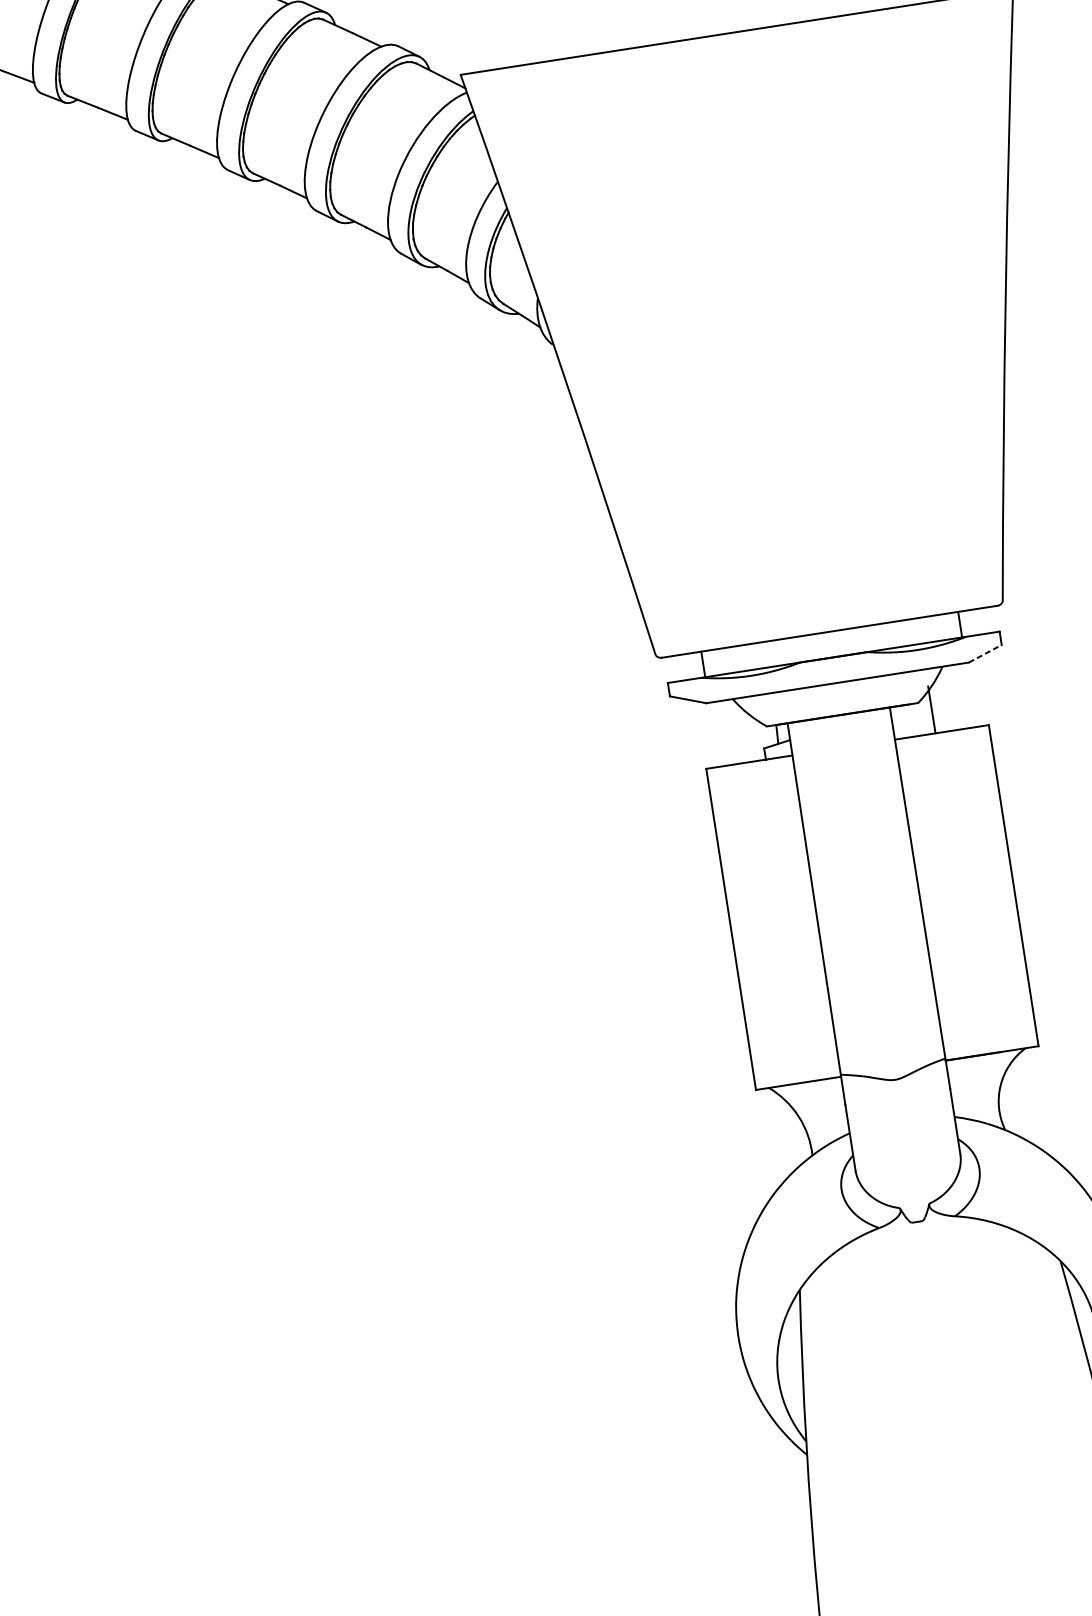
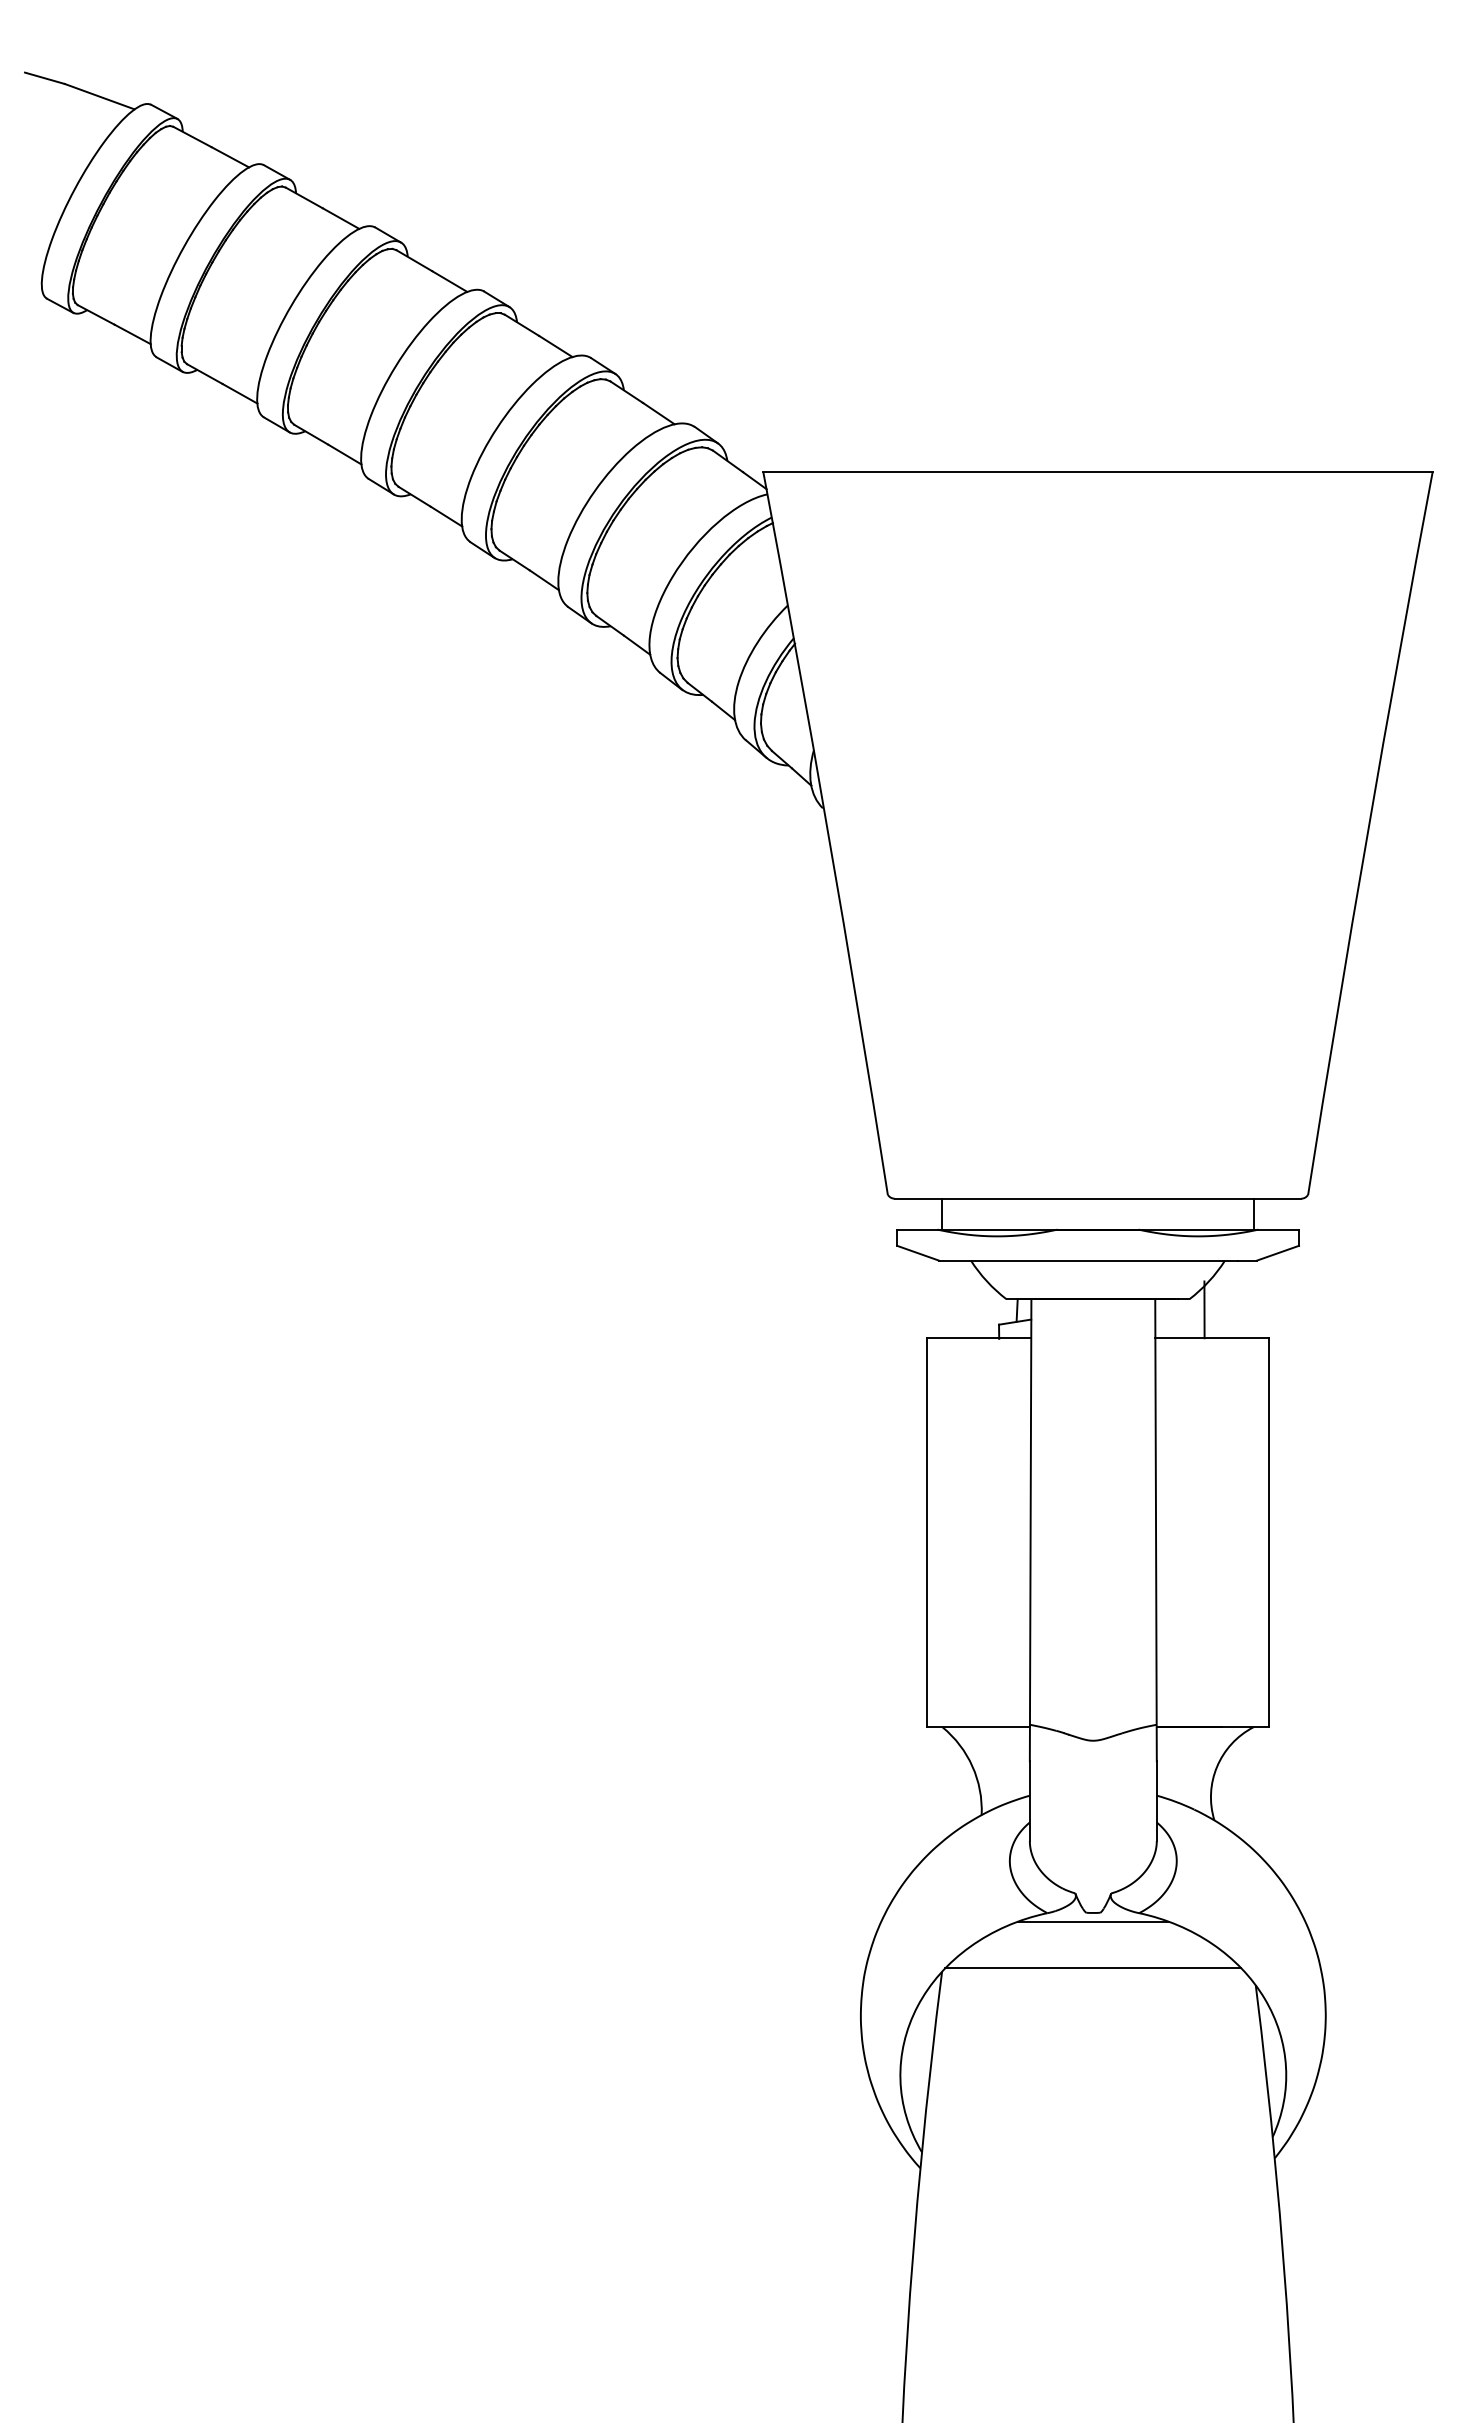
line: (985, 653) -> (1278, 1253), dashed -> solid
line: (917, 1229) -> (1092, 1921), added
line: (924, 1267) -> (1093, 1968), added

